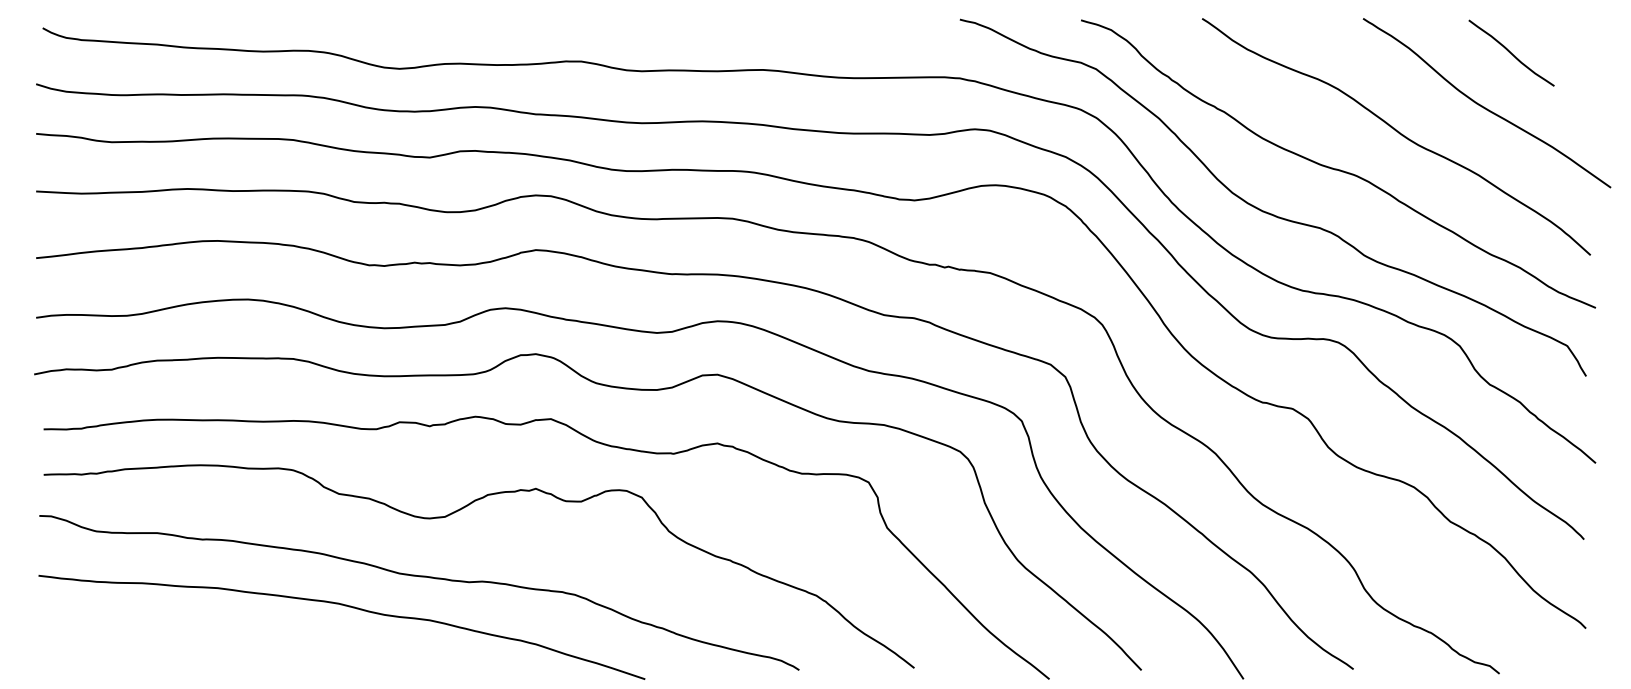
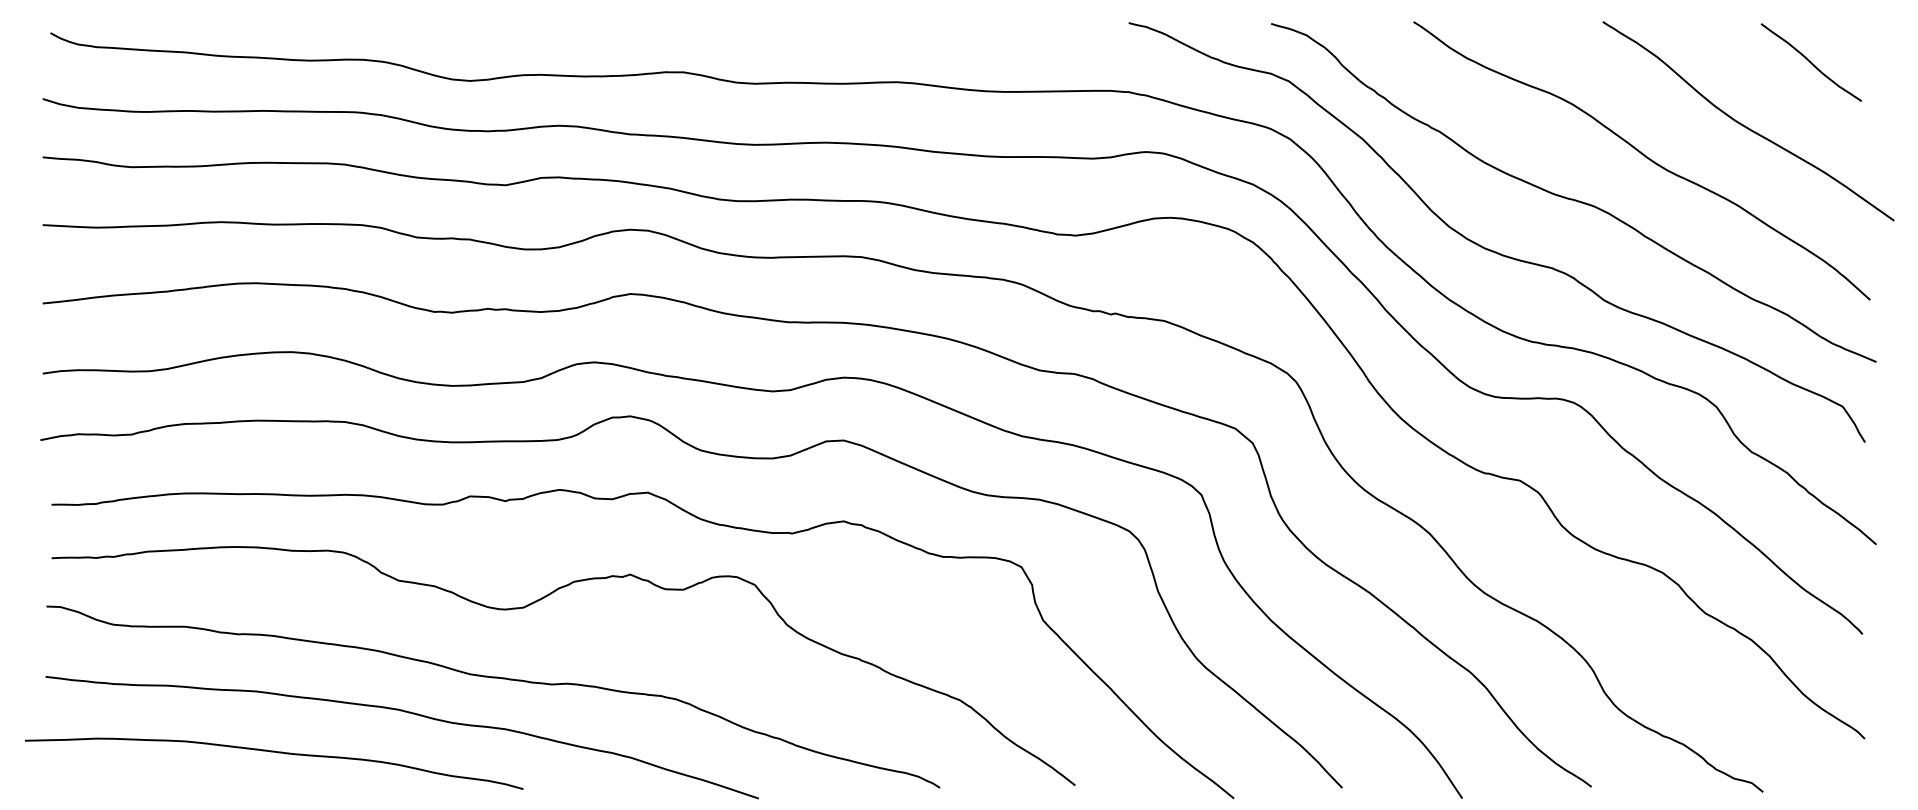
curve: (1510, 53) -> (1810, 62), moved
curve: (236, 640) -> (278, 753), added

